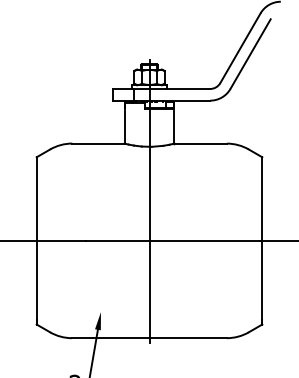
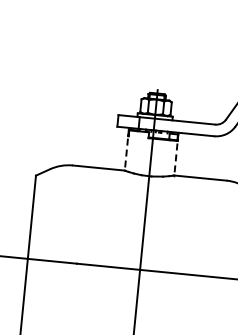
line: (124, 128) -> (126, 155), solid -> dashed
line: (174, 128) -> (175, 160), solid -> dashed

